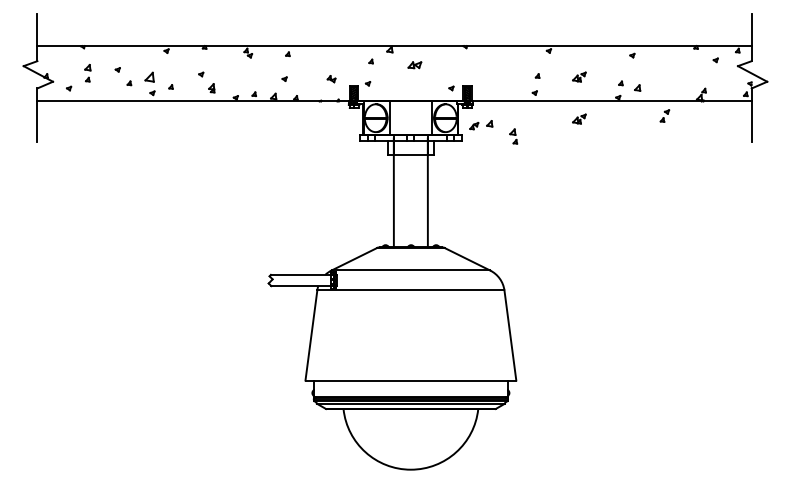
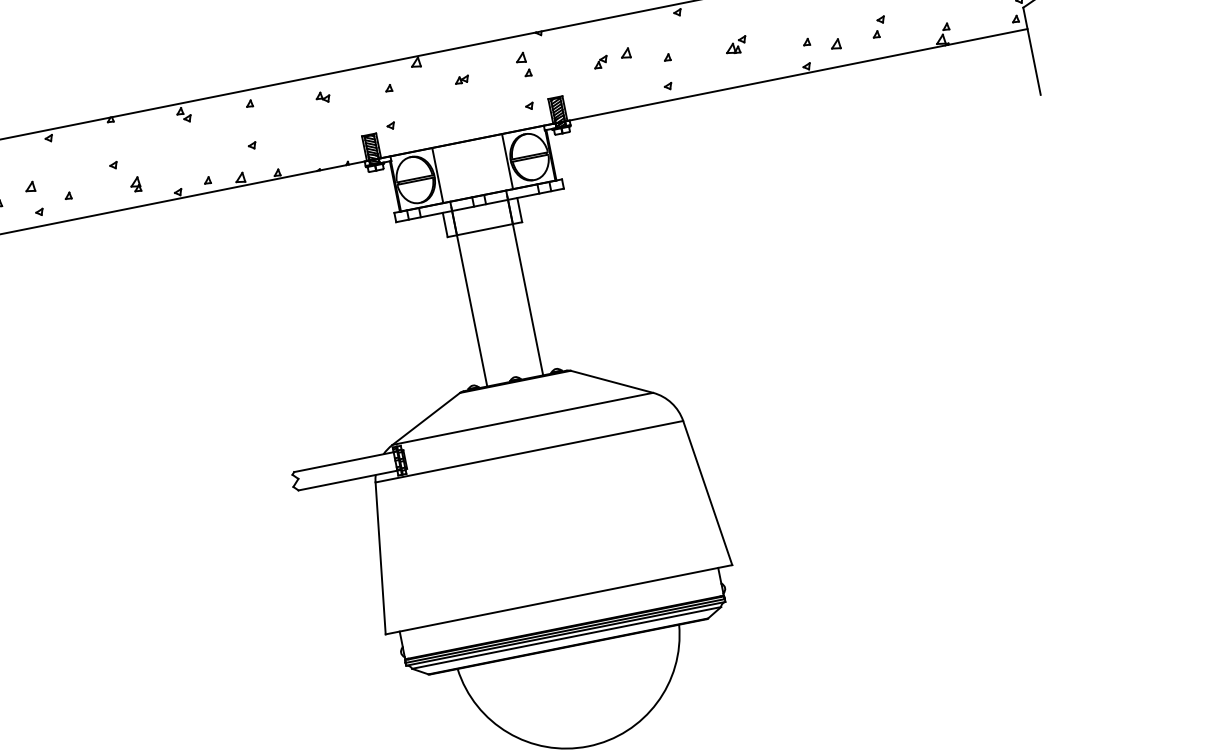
part: (414, 64) -> (461, 79), size x0.62
part: (149, 77) -> (29, 187), size x0.62
part: (331, 79) -> (322, 98), moved
part: (664, 115) -> (878, 26), moved
part: (579, 118) -> (750, 113), removed
part: (481, 125) -> (612, 59), moved
part: (513, 136) -> (523, 64), moved

